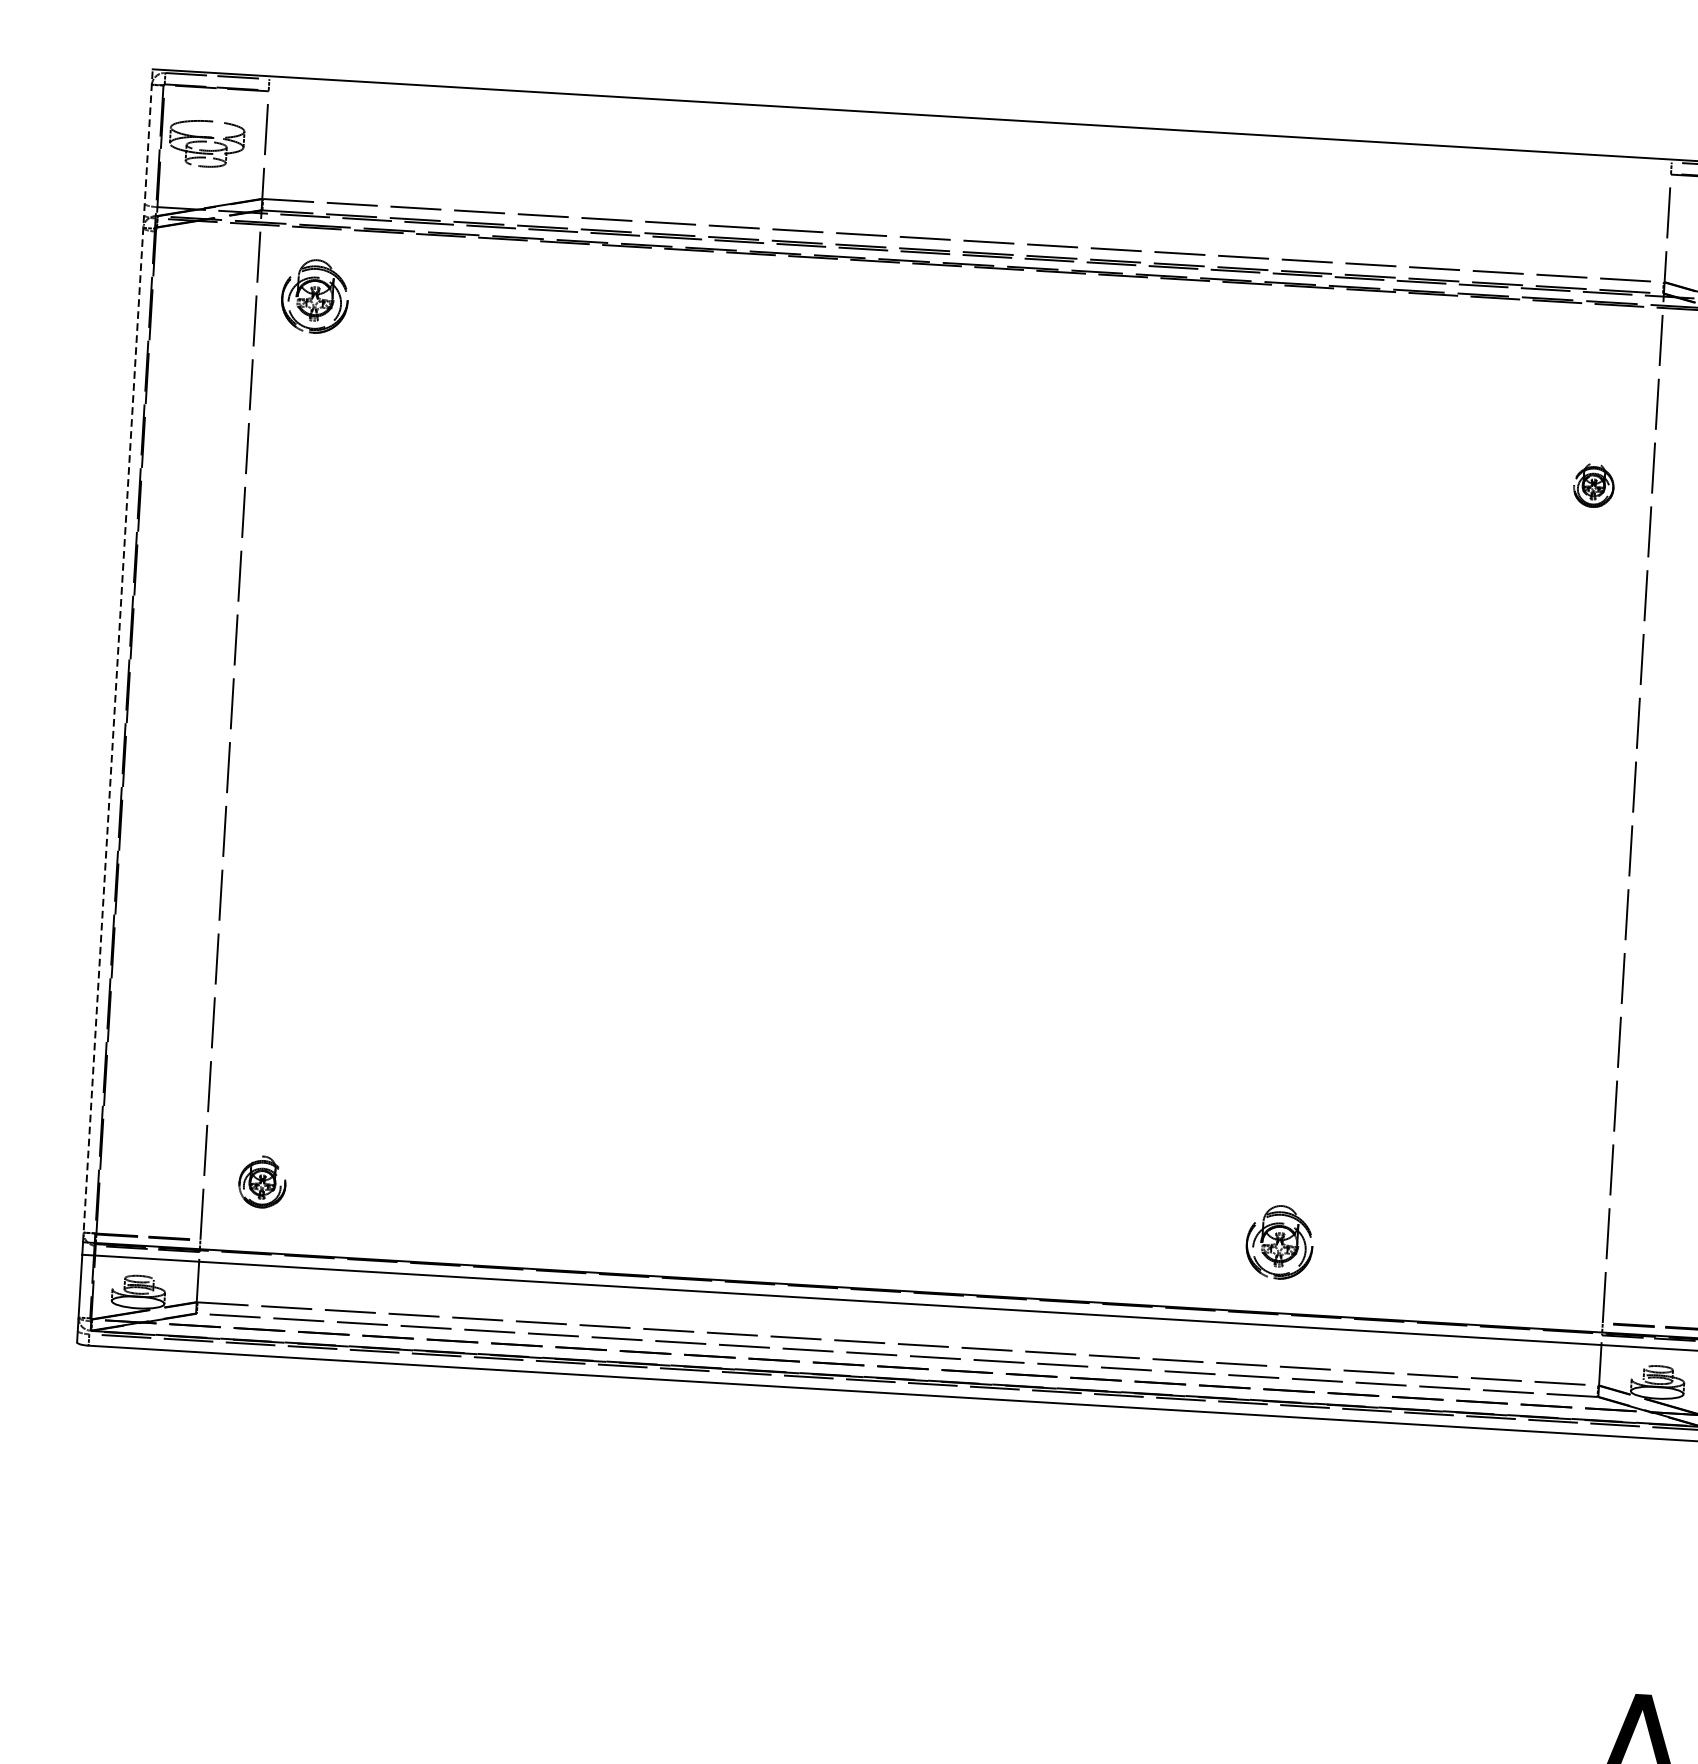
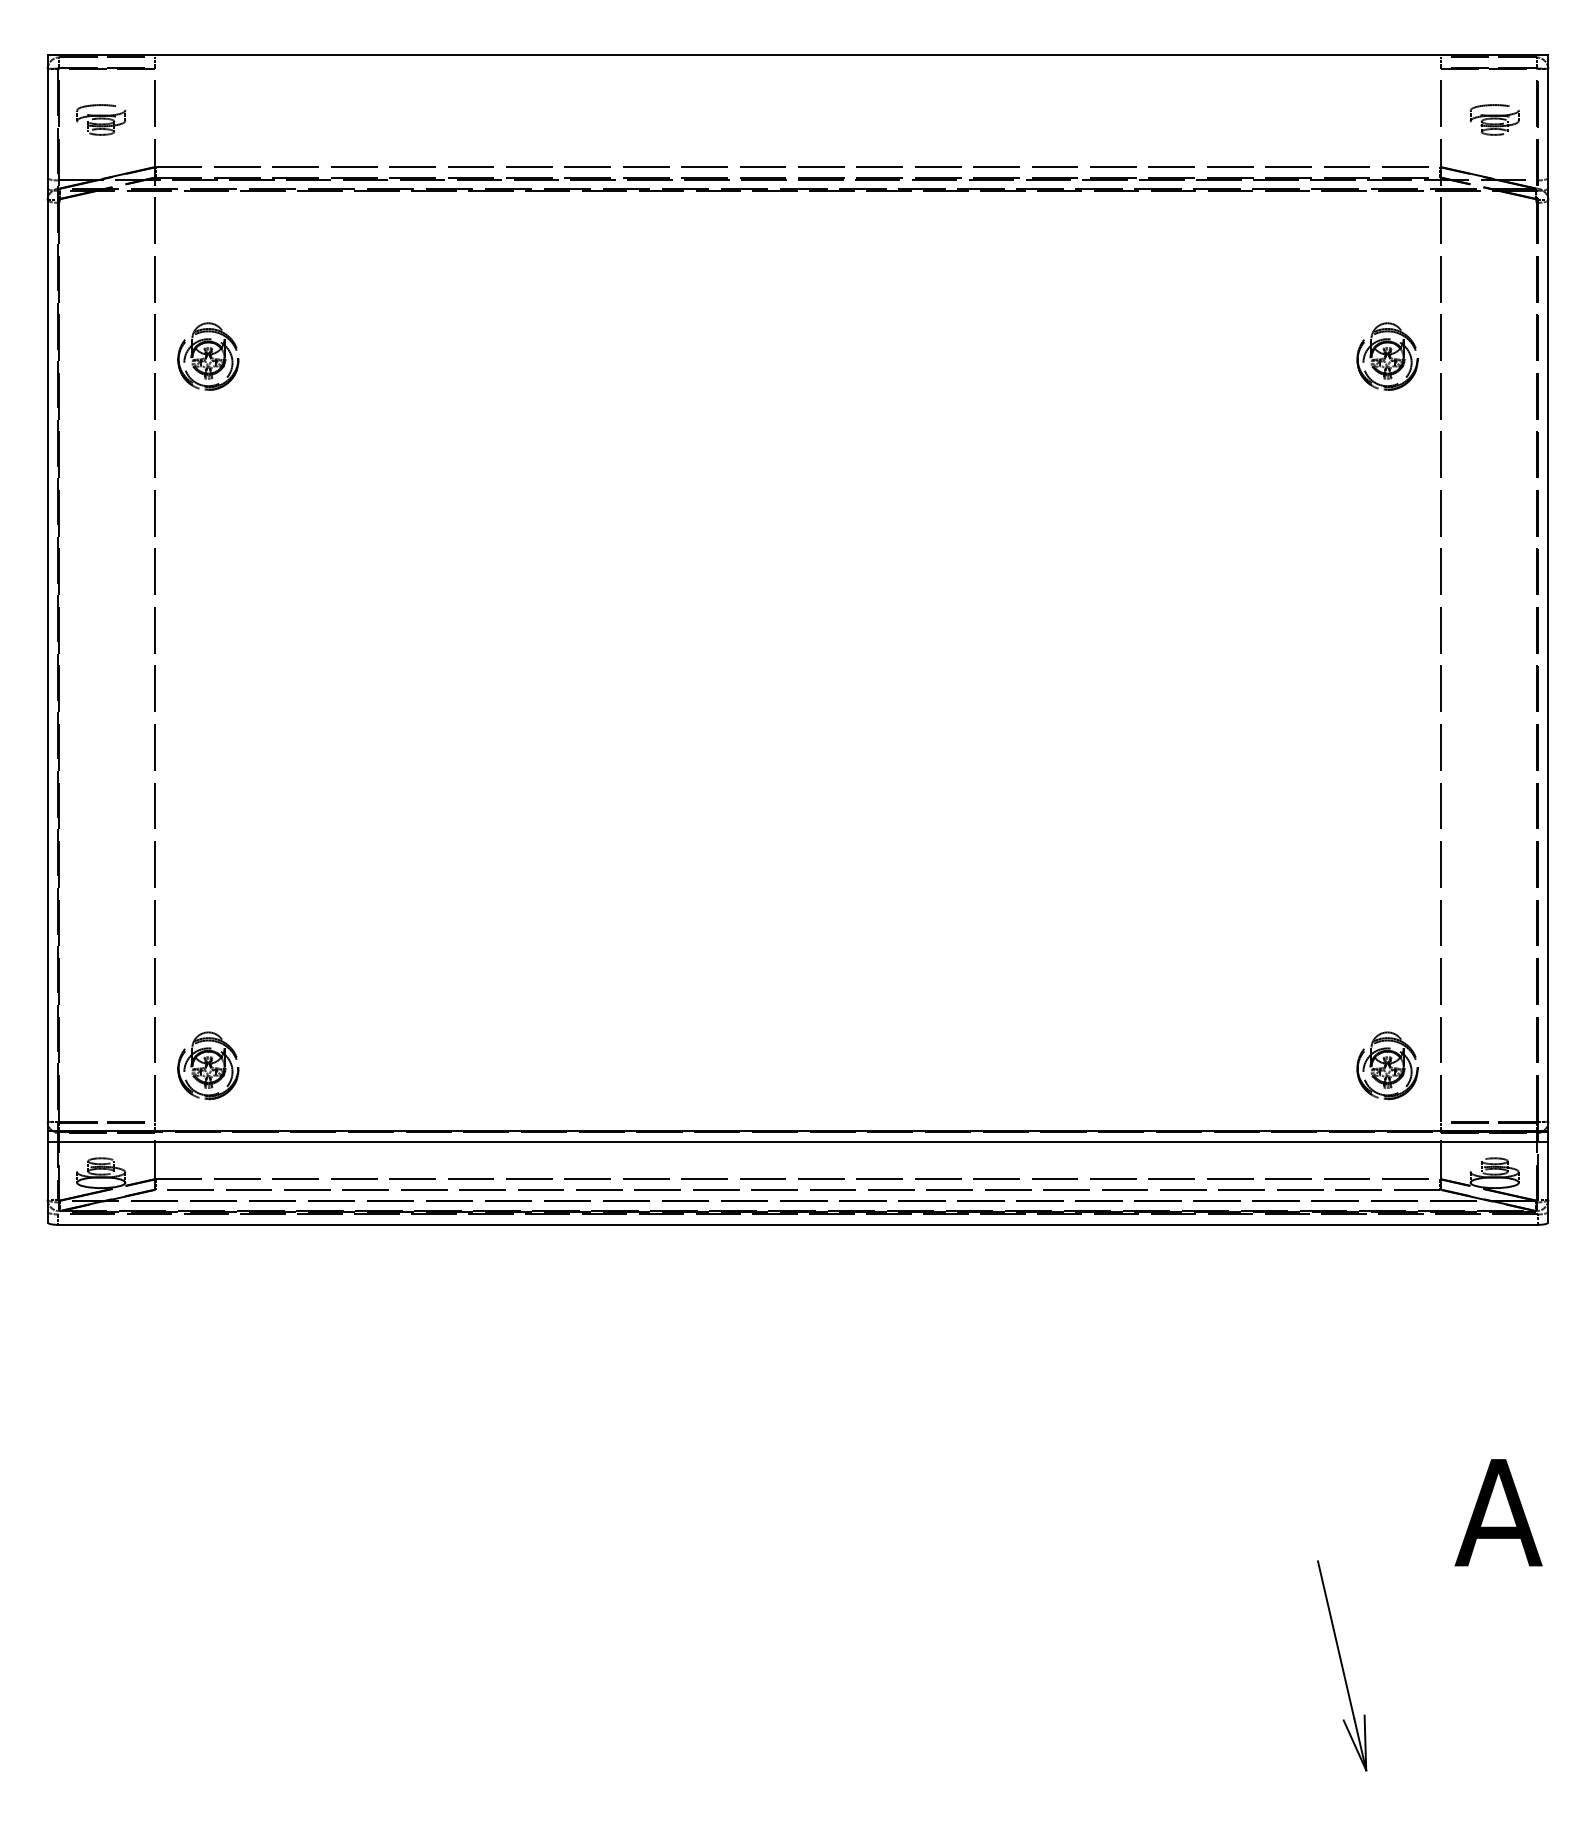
part: (207, 143) -> (101, 119), size x0.71
part: (315, 296) -> (208, 356), moved
part: (1593, 485) -> (1387, 356), size x1.67
line: (117, 655) -> (47, 592), dashed -> solid
part: (262, 1181) -> (208, 1065), size x1.43
part: (1279, 1242) -> (1387, 1065), moved

